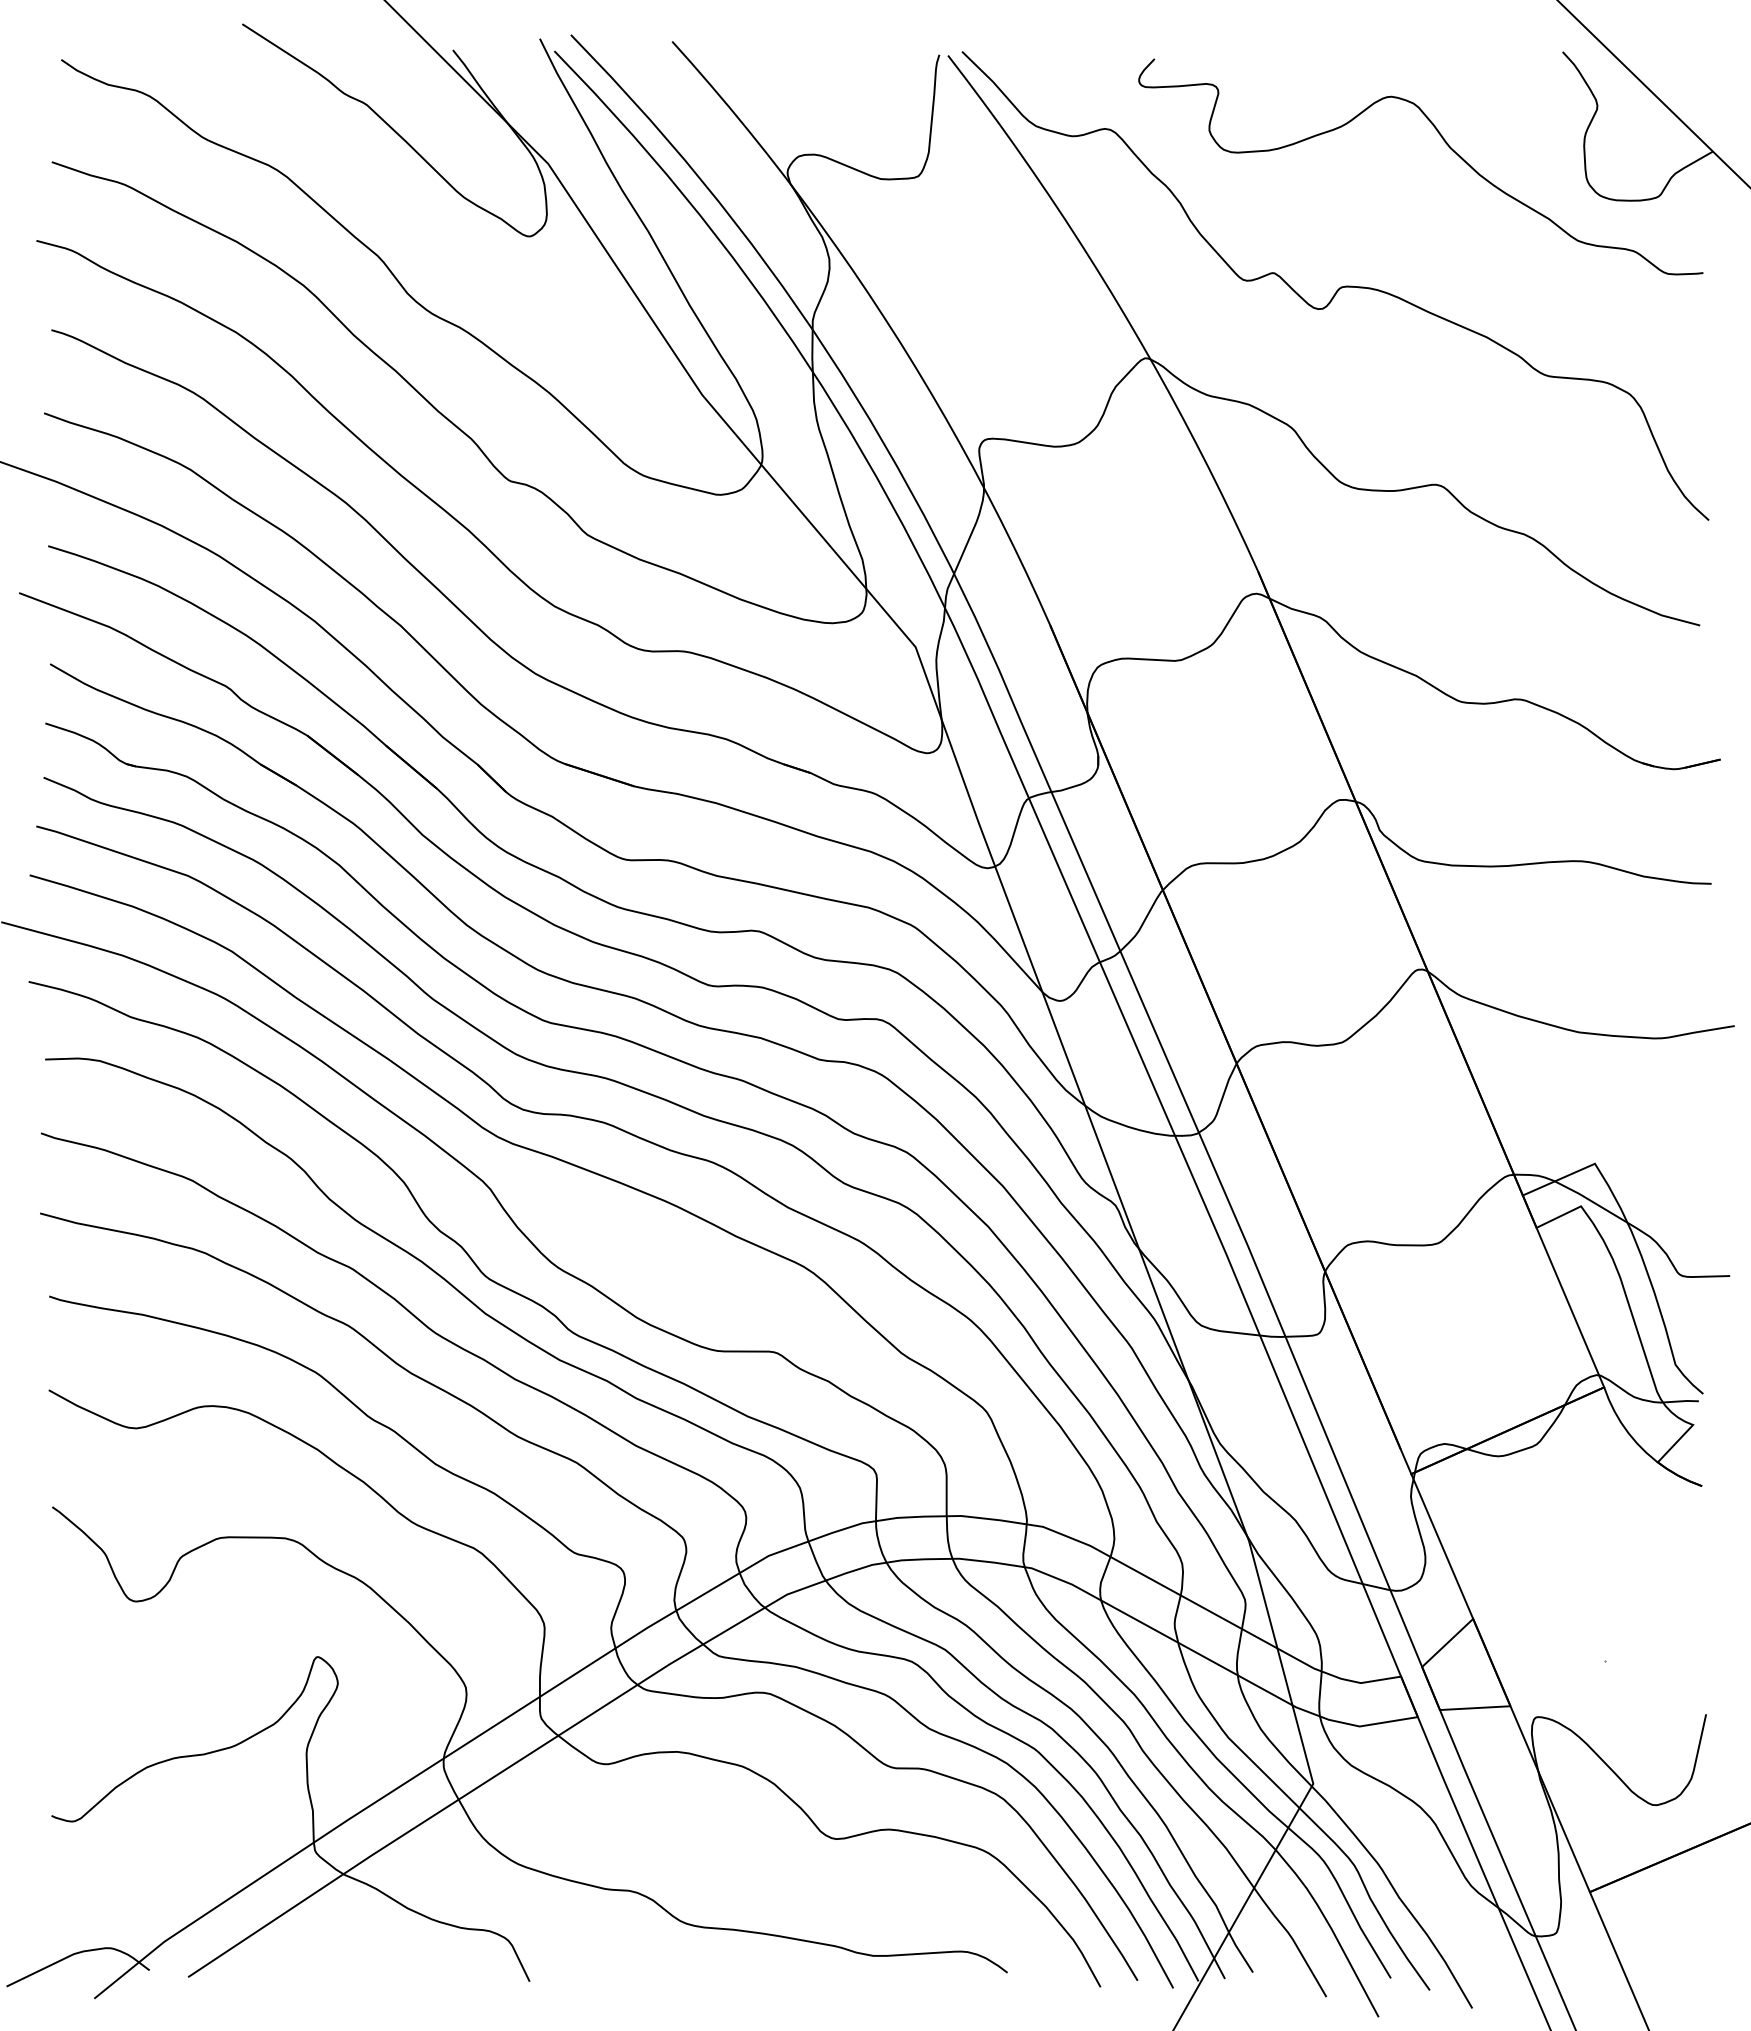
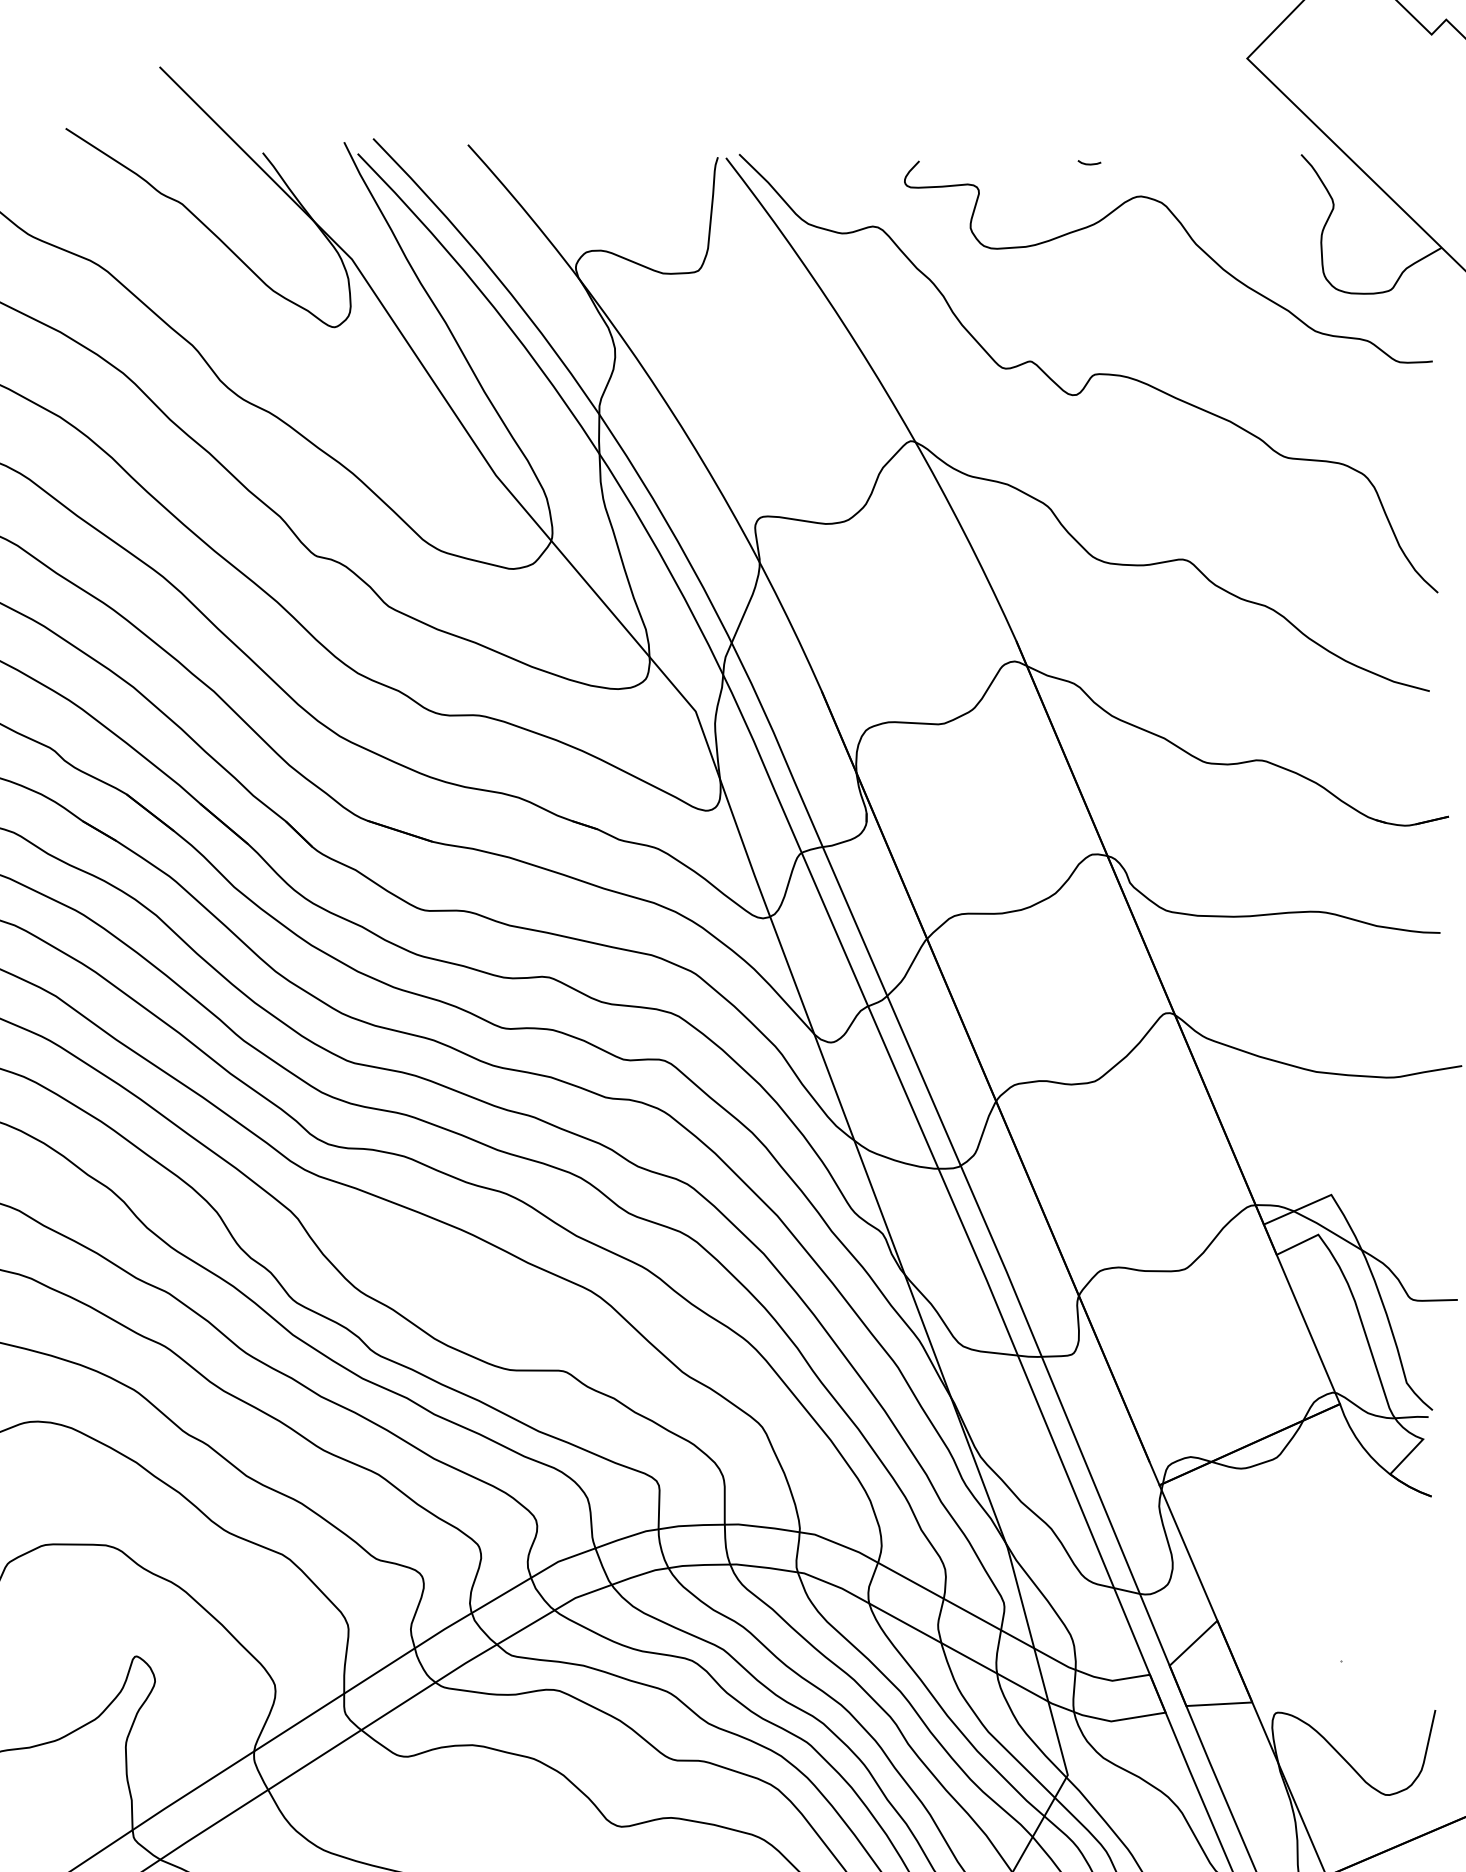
curve: (1336, 61) -> (1089, 163), added

